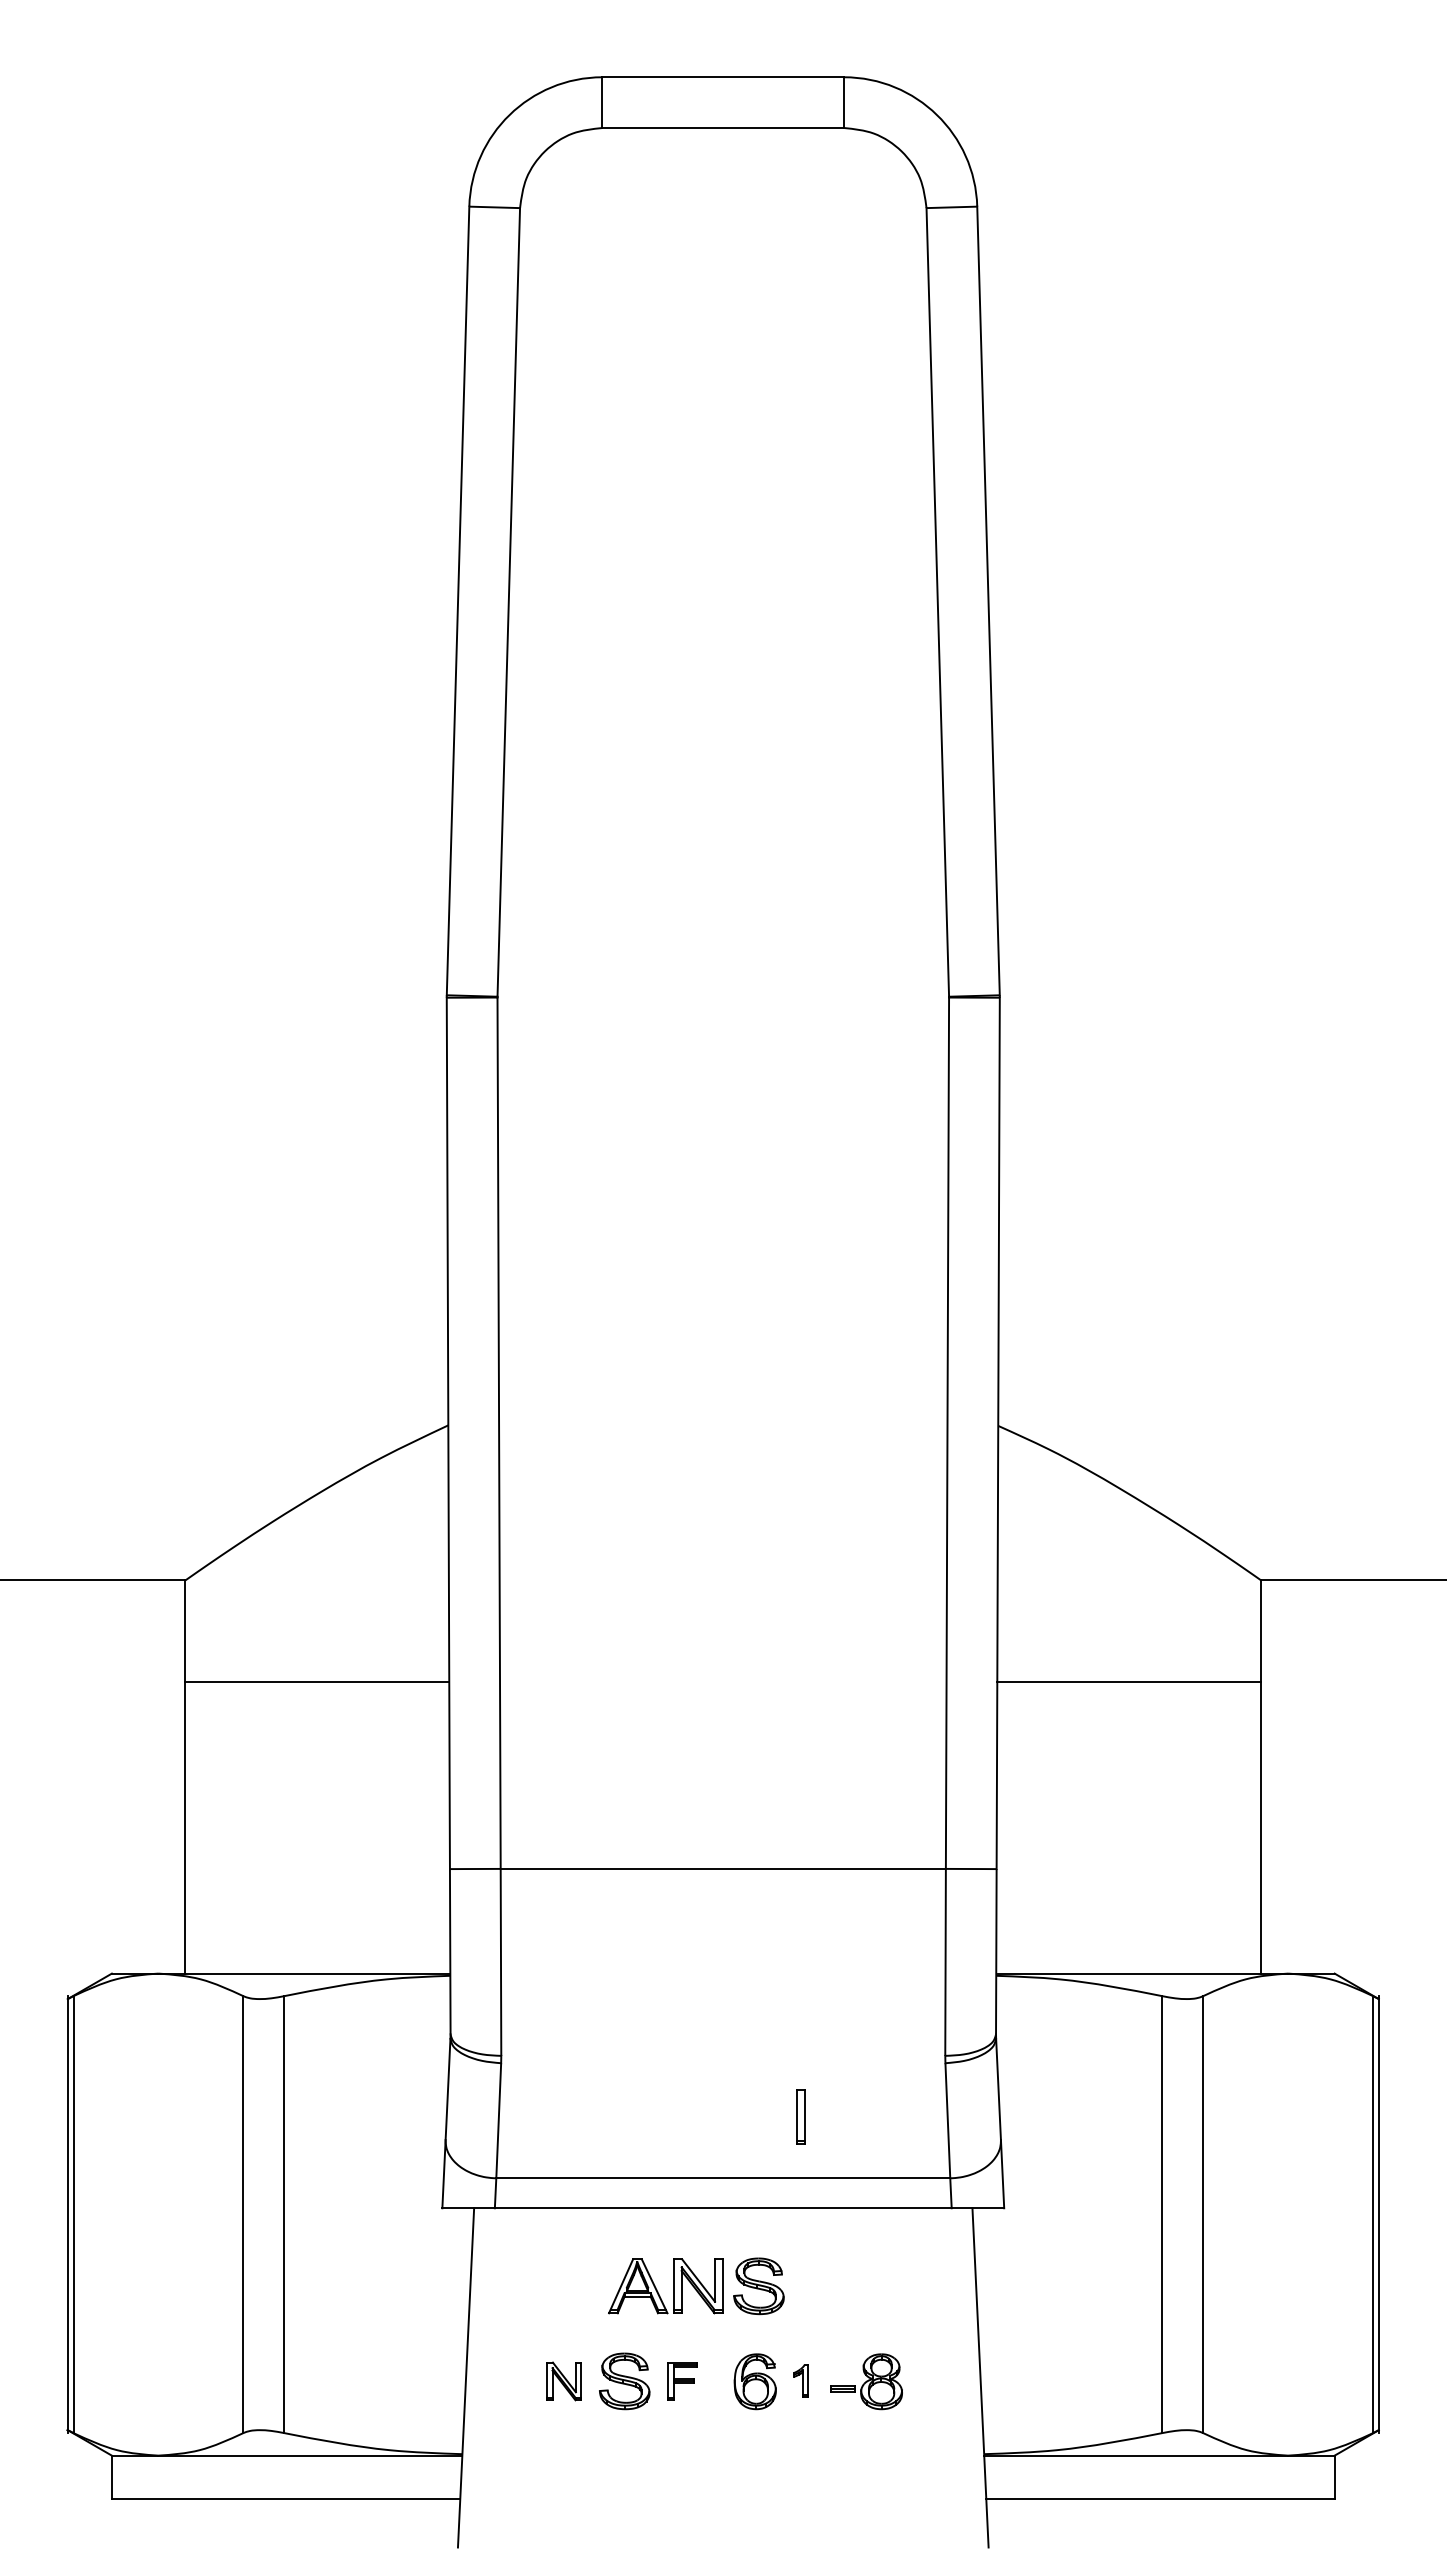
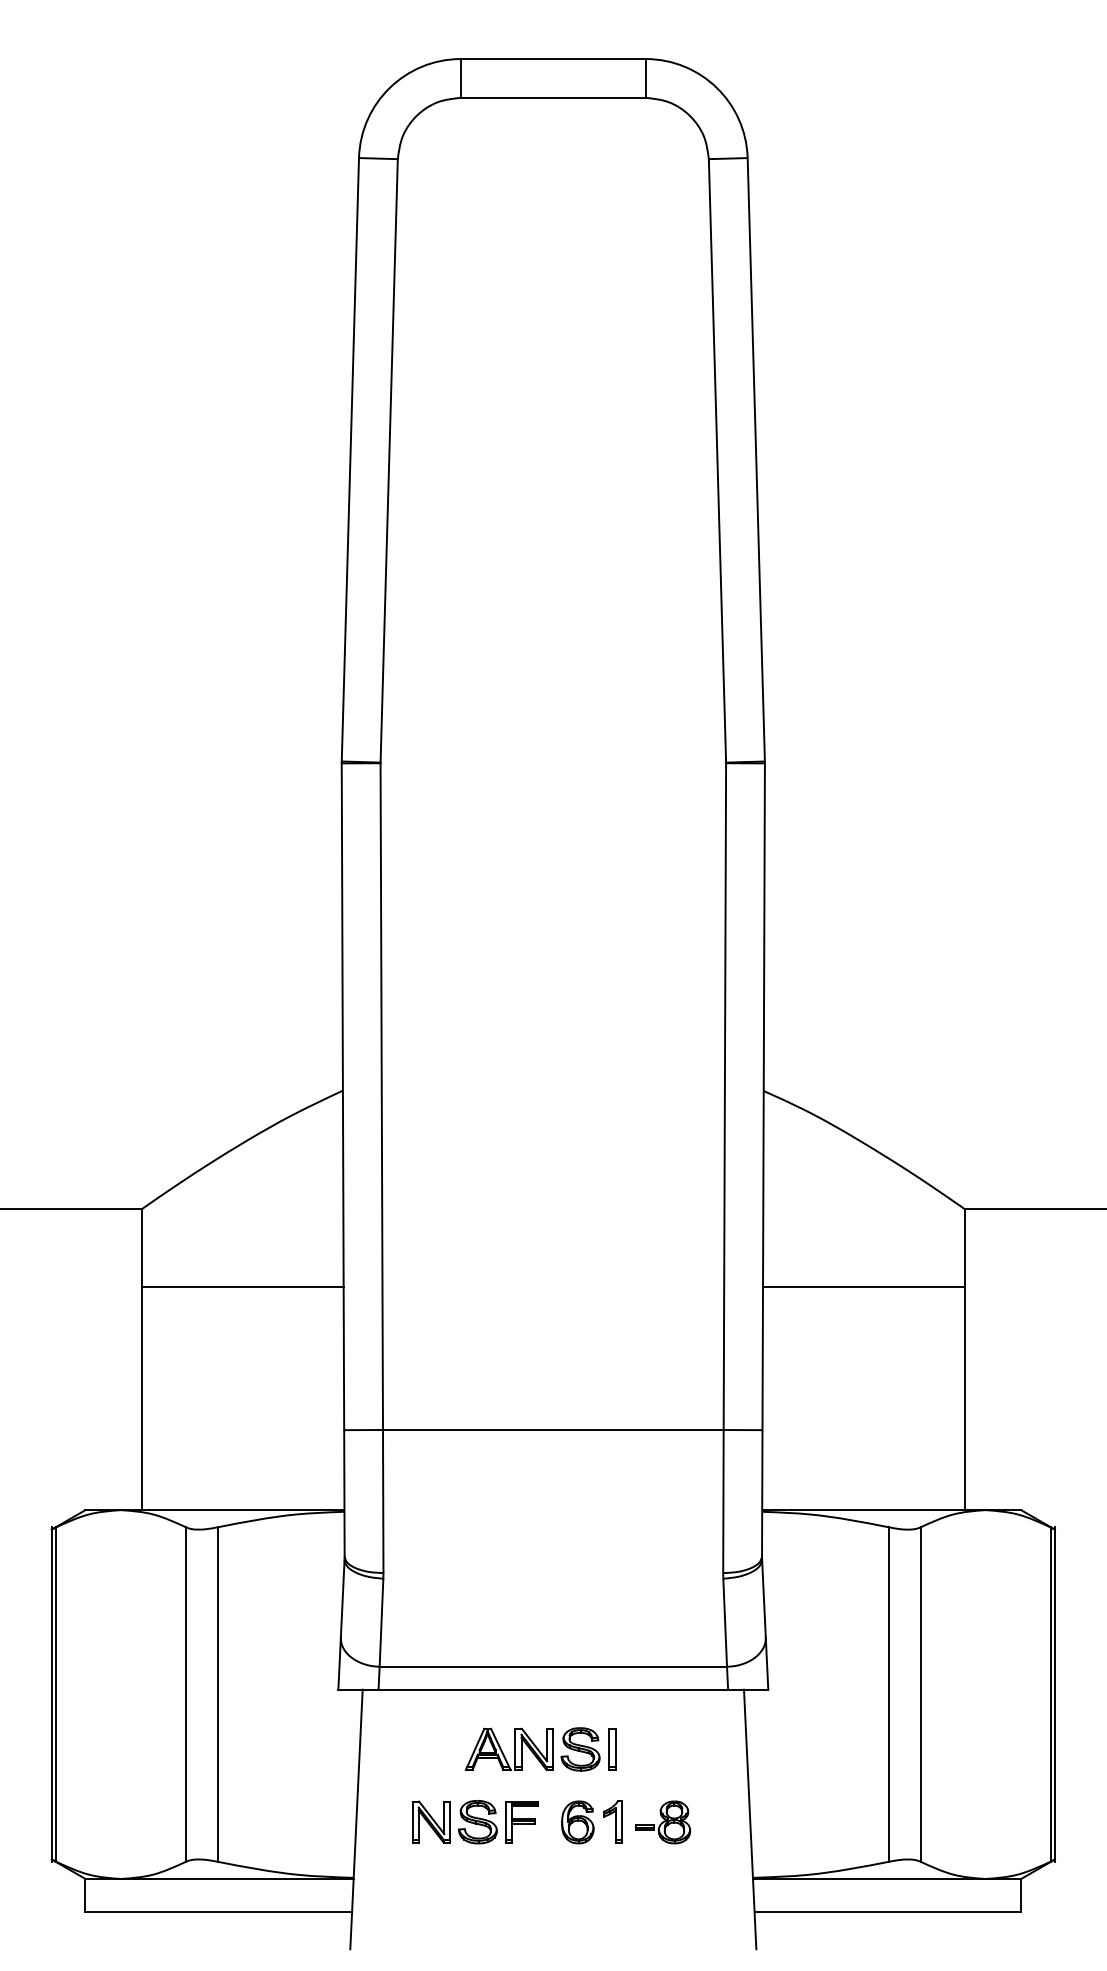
part: (800, 2116) -> (612, 1748), moved
part: (800, 2380) -> (612, 1821), size x1.67
part: (564, 2381) -> (431, 1822), size x1.43
part: (682, 2381) -> (522, 1822), size x1.43

